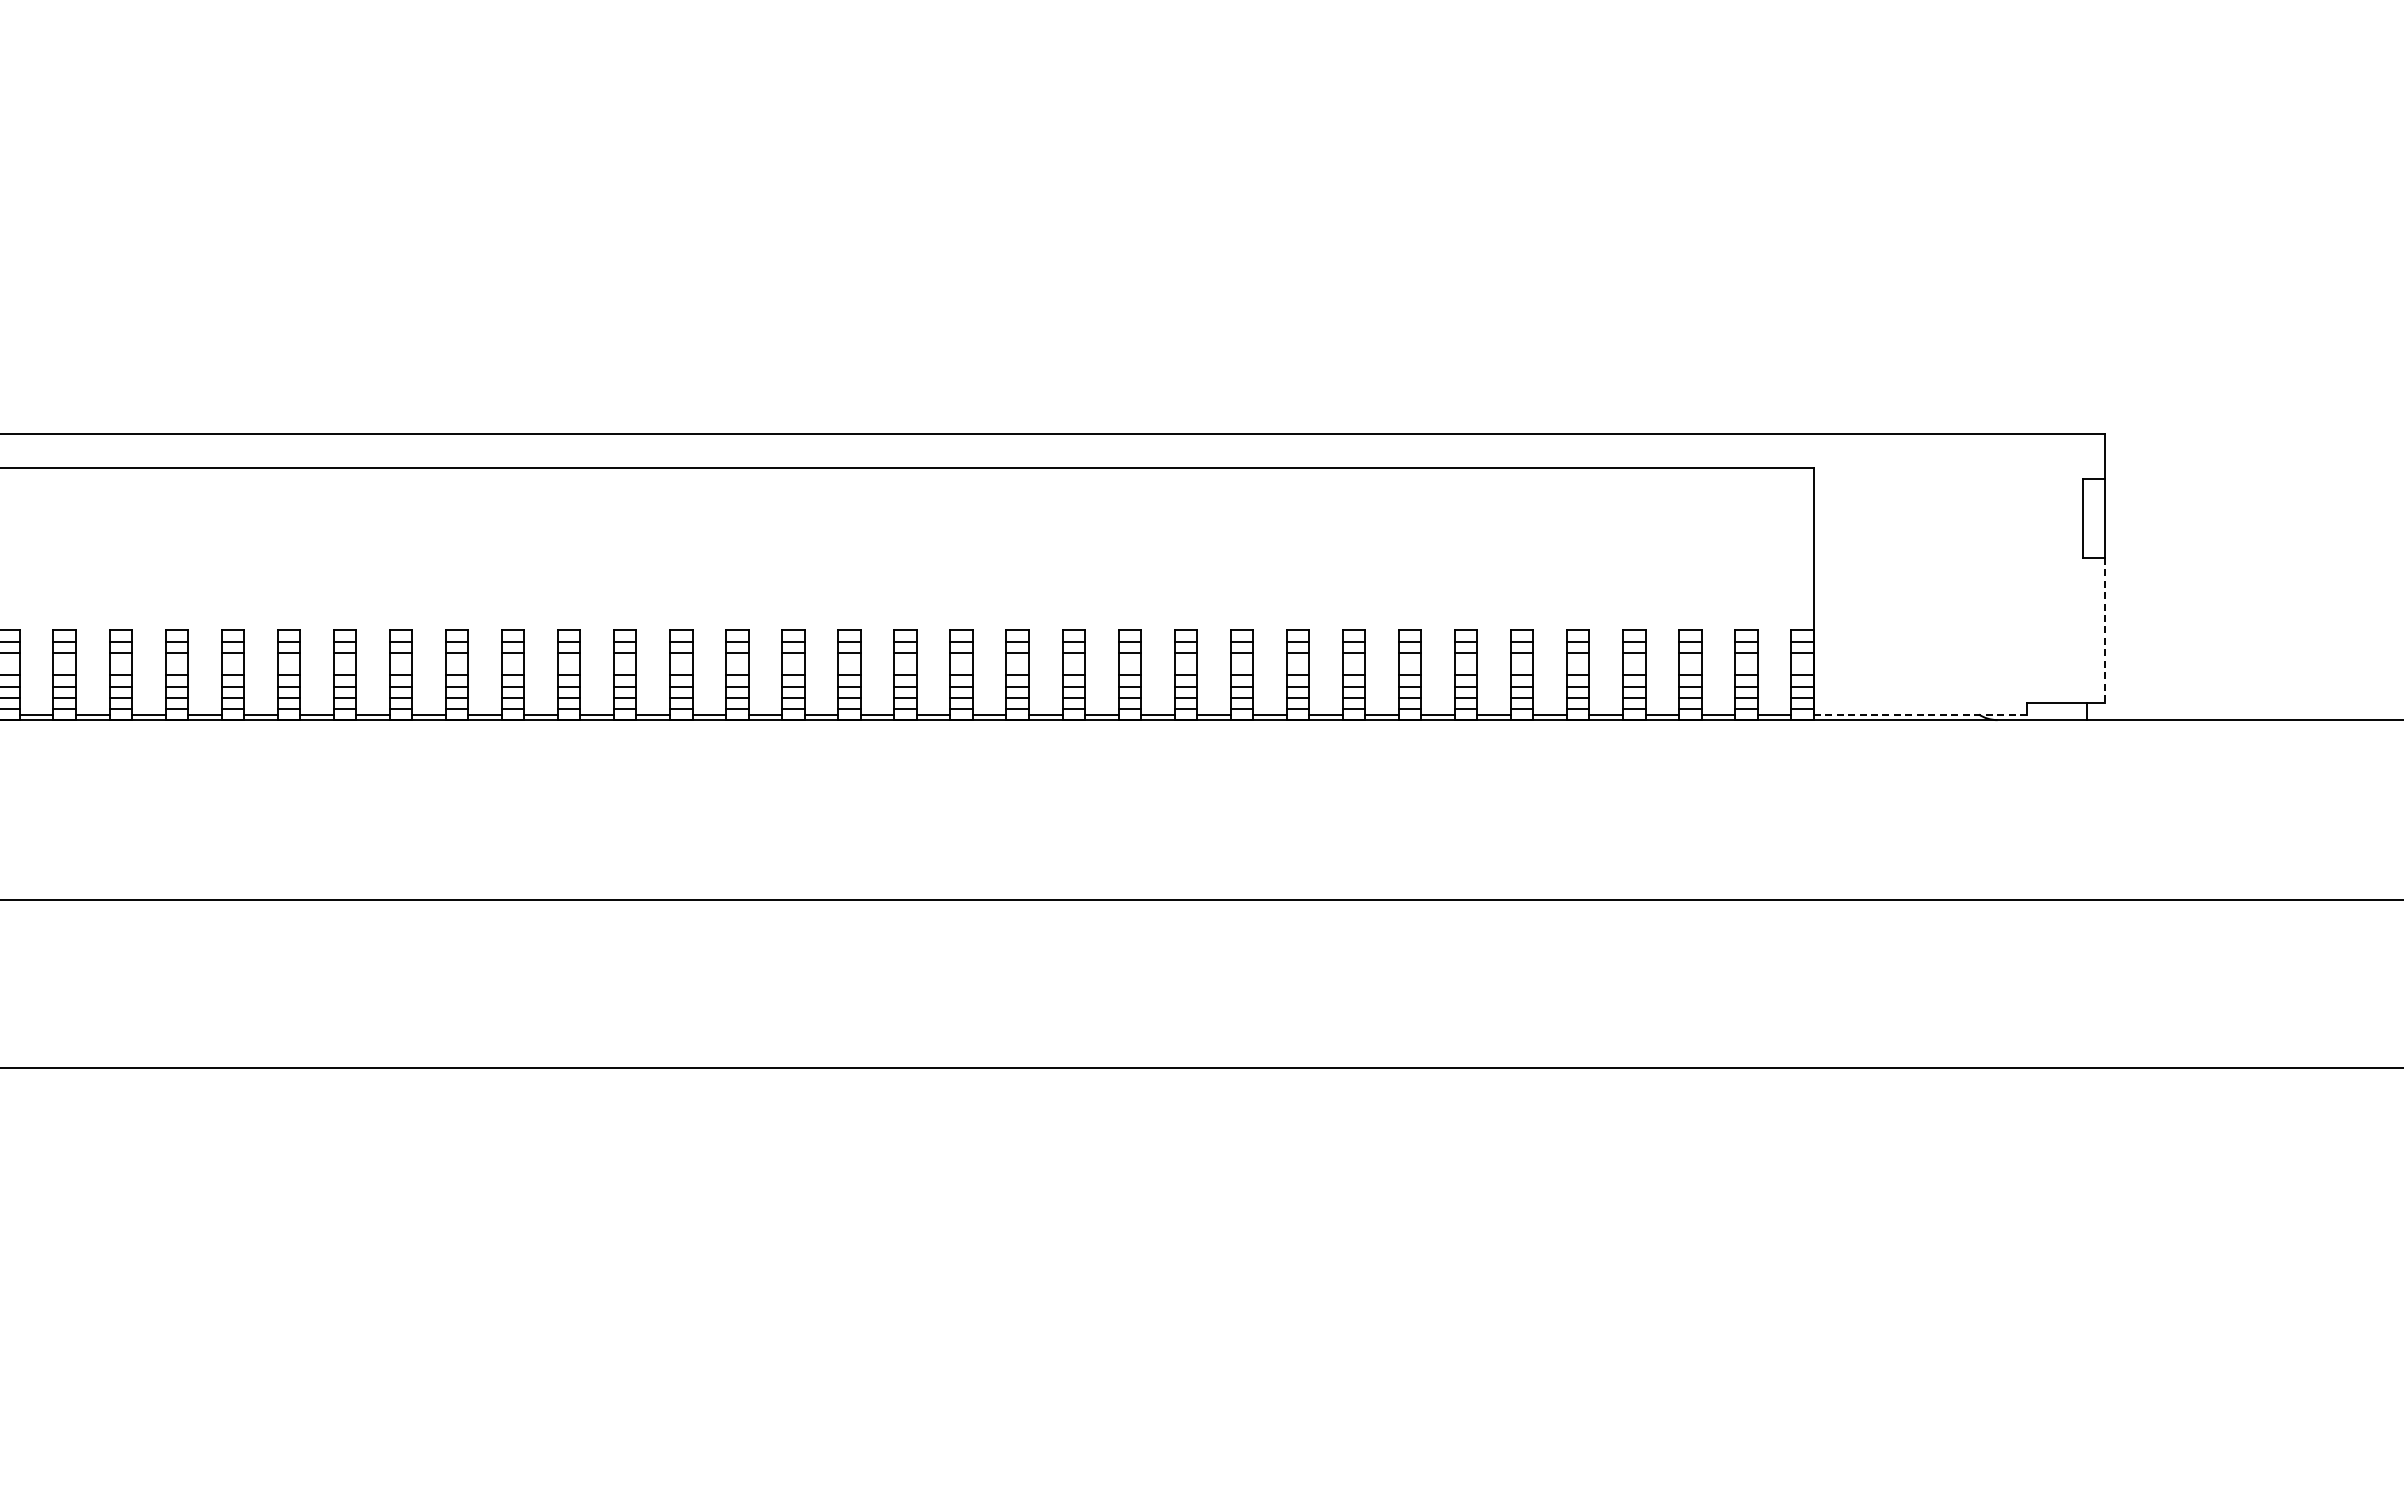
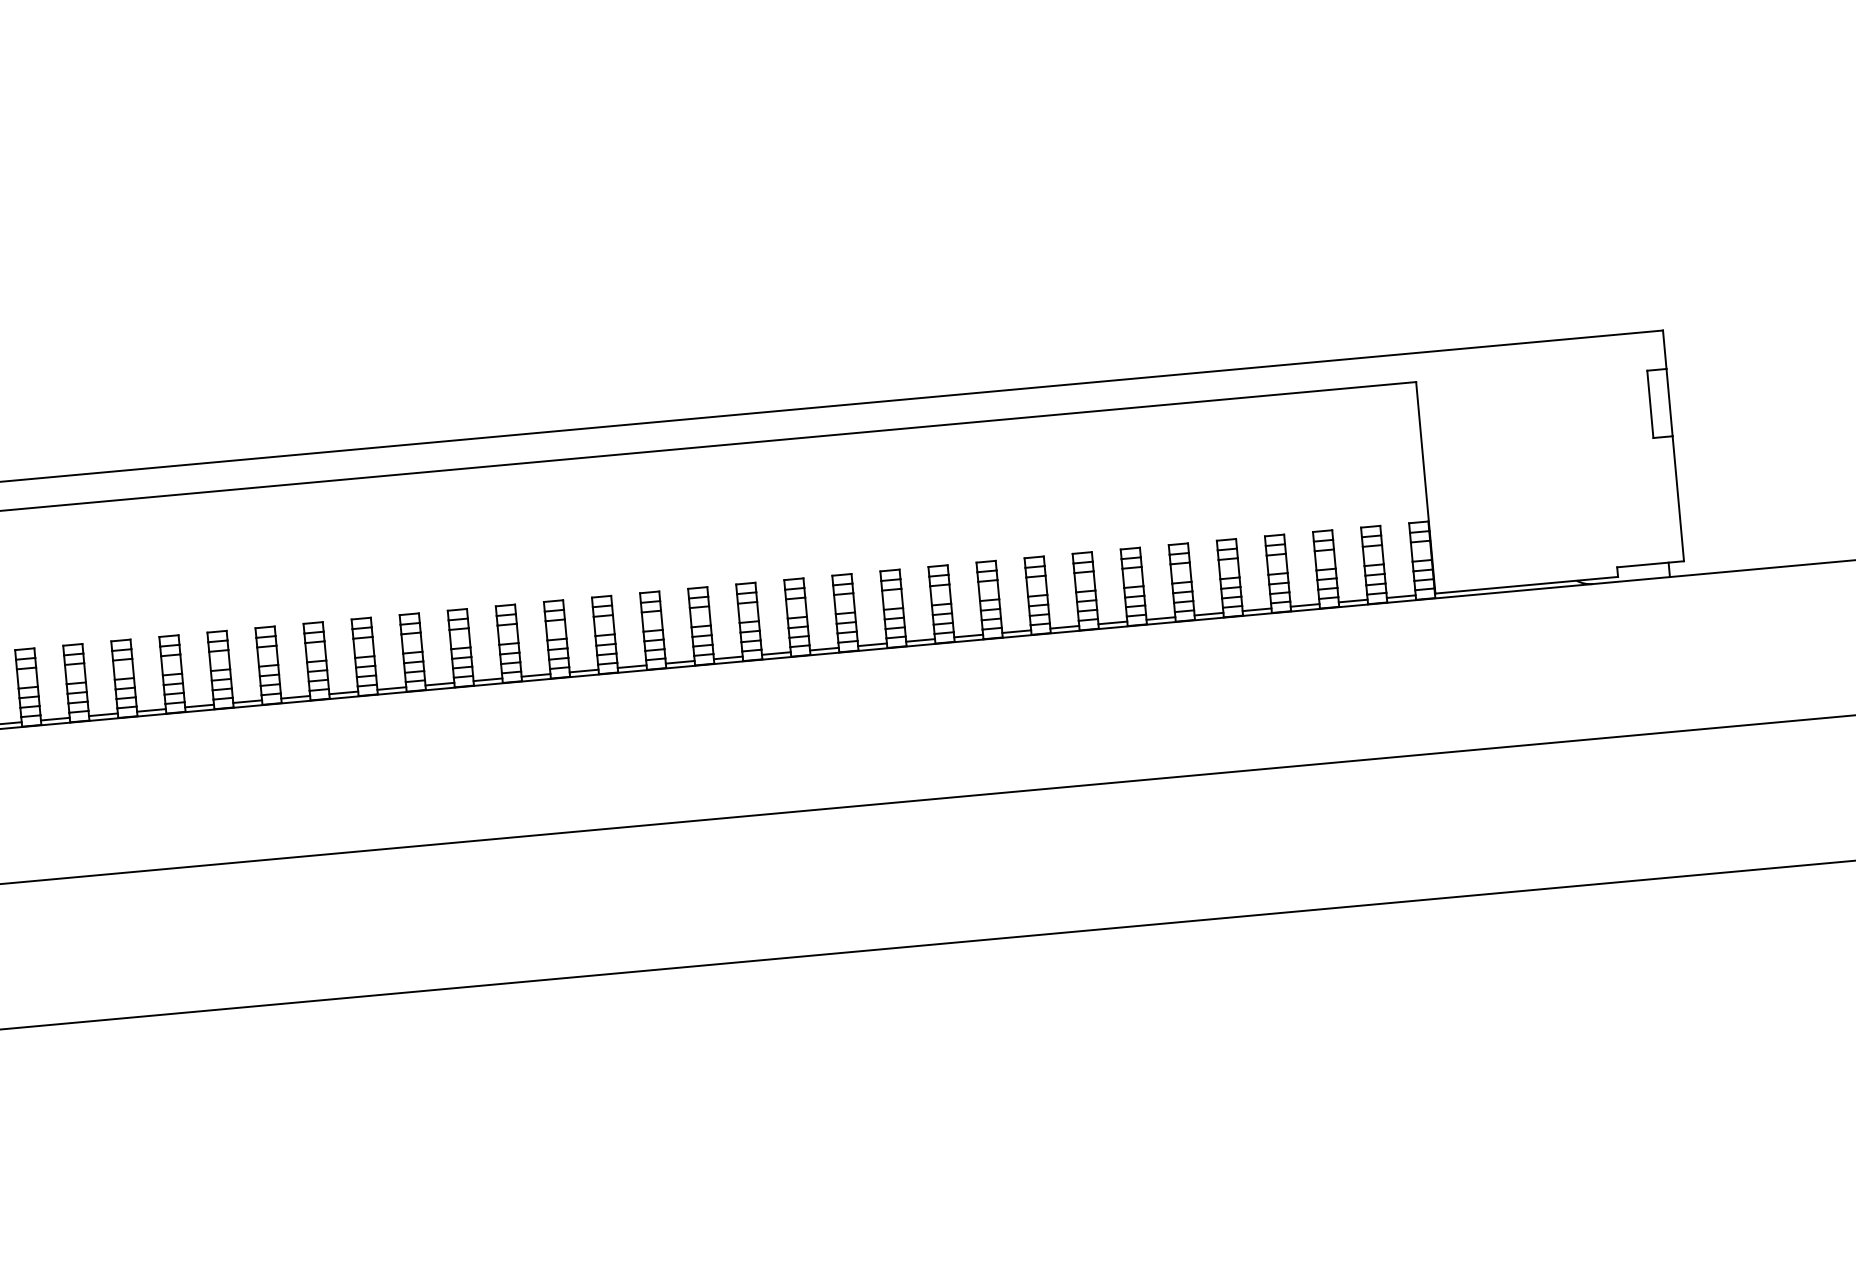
line: (2105, 630) -> (1678, 498), dashed -> solid
line: (1920, 714) -> (1526, 585), dashed -> solid

